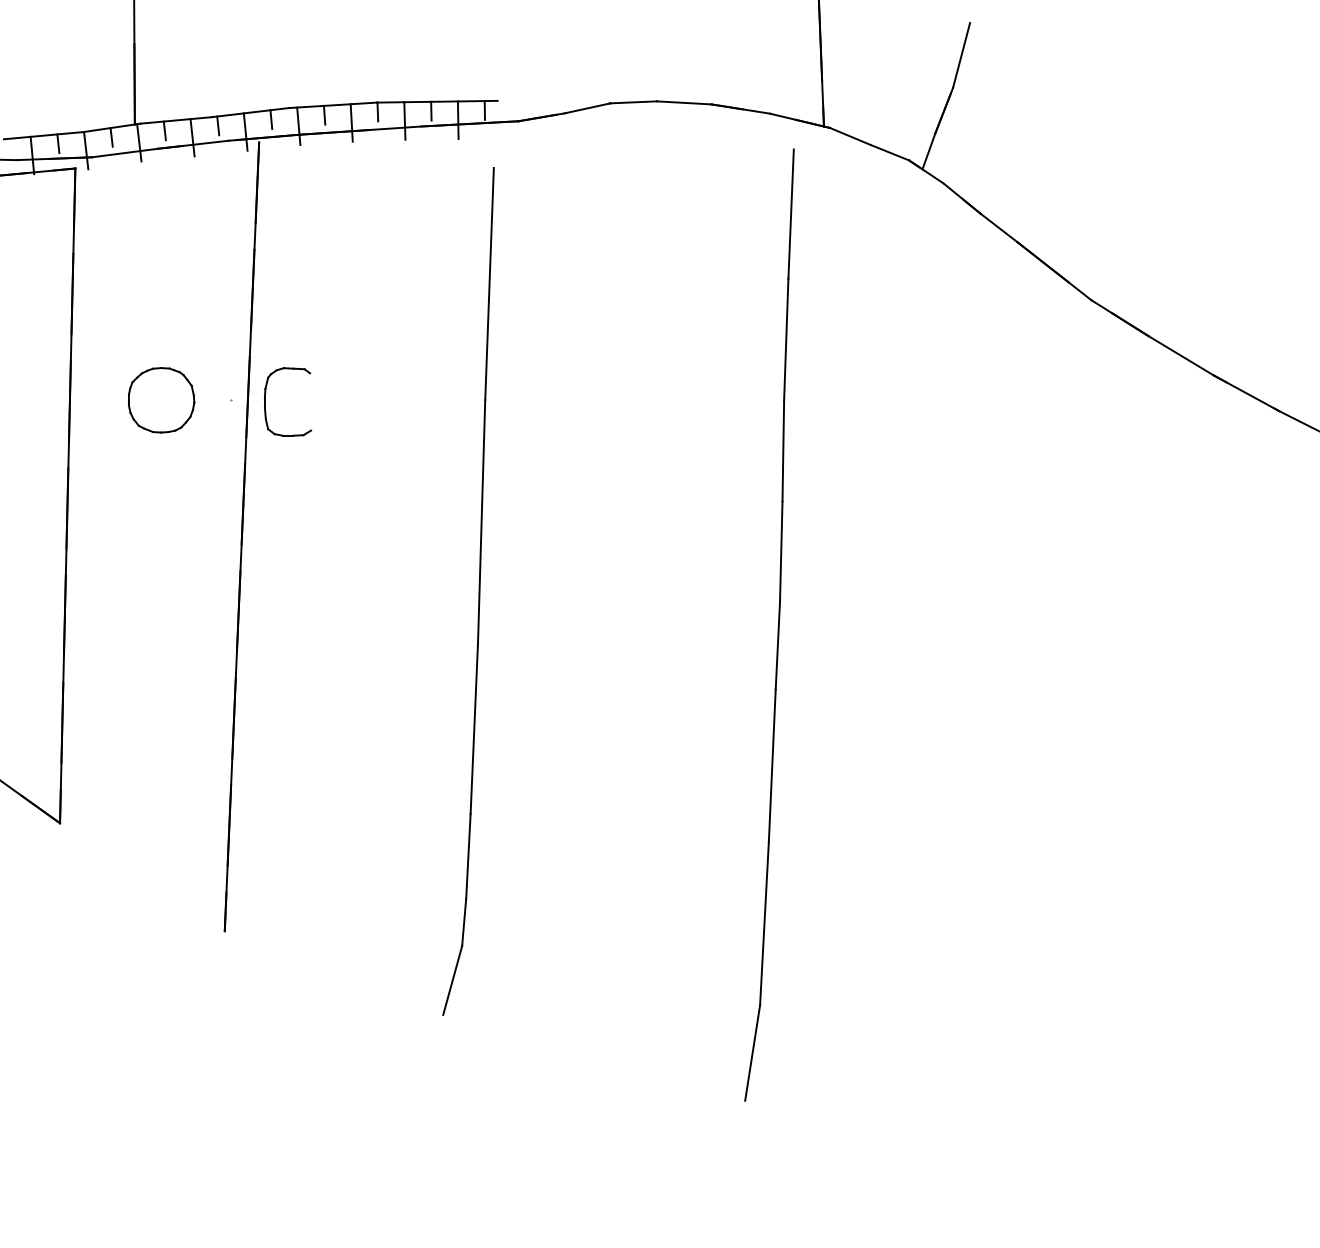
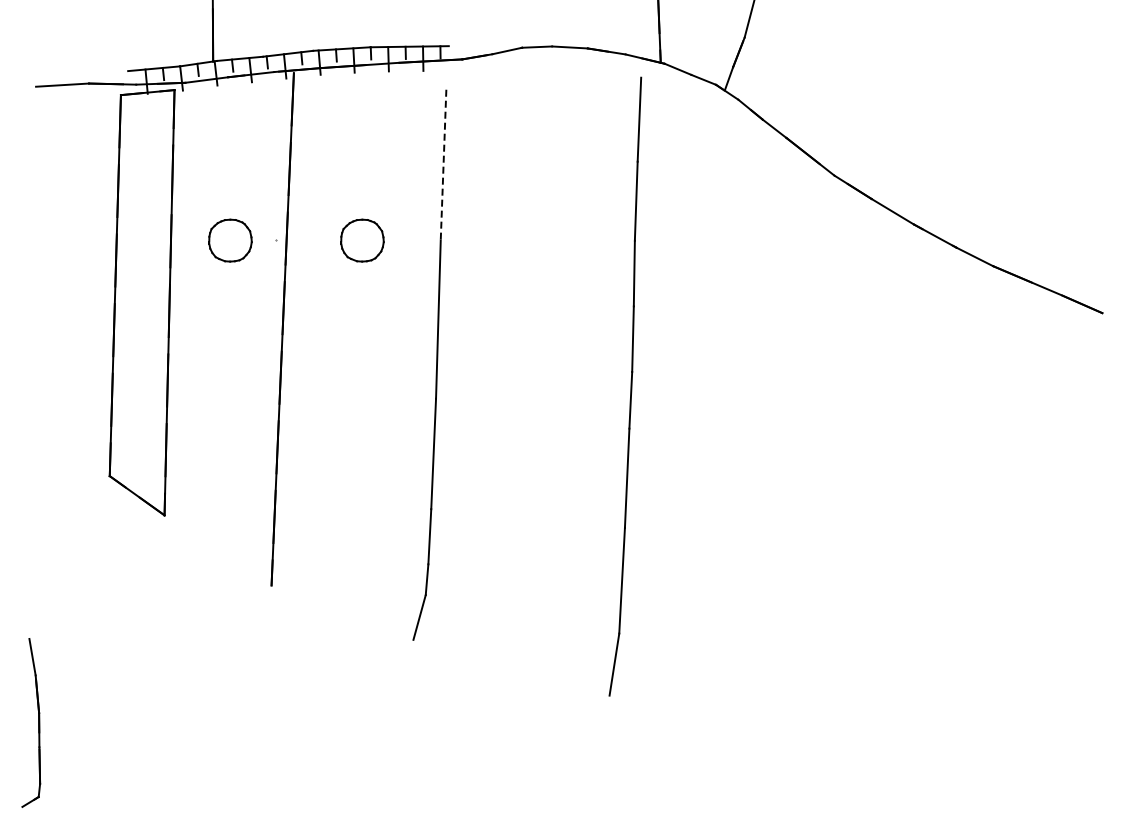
line: (489, 284) -> (443, 165), solid -> dashed
part: (364, 400) -> (362, 240), added
part: (266, 401) -> (298, 241), removed

